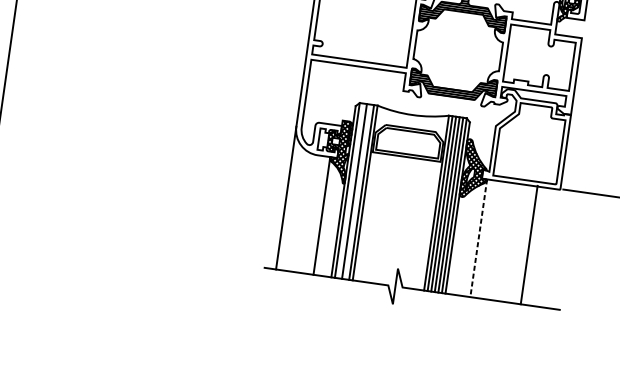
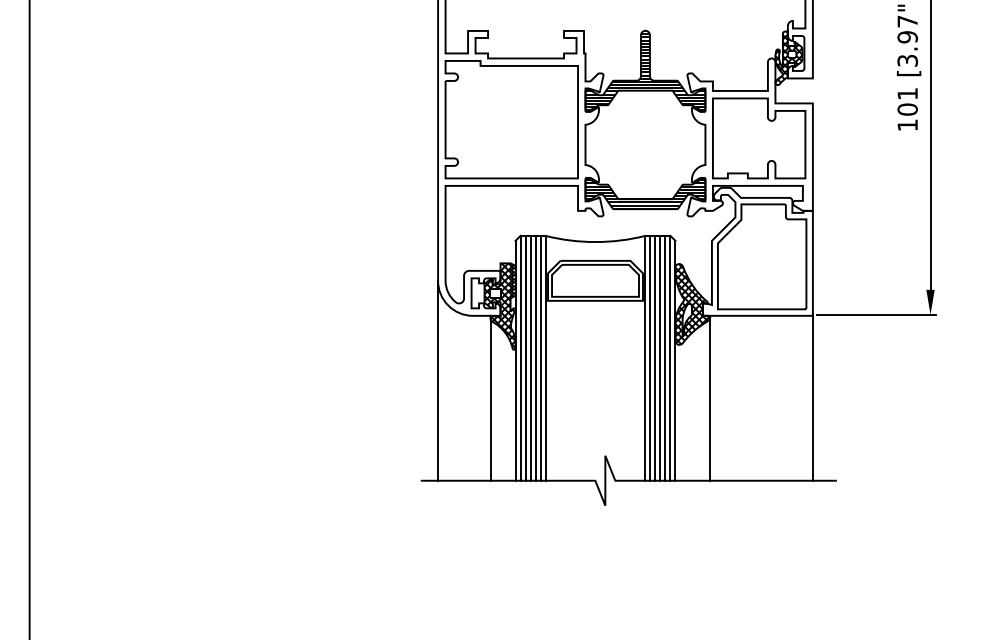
line: (350, 190) -> (525, 357), added
line: (358, 191) -> (535, 357), added
line: (478, 238) -> (710, 398), dashed -> solid
line: (528, 244) -> (812, 397), moved

